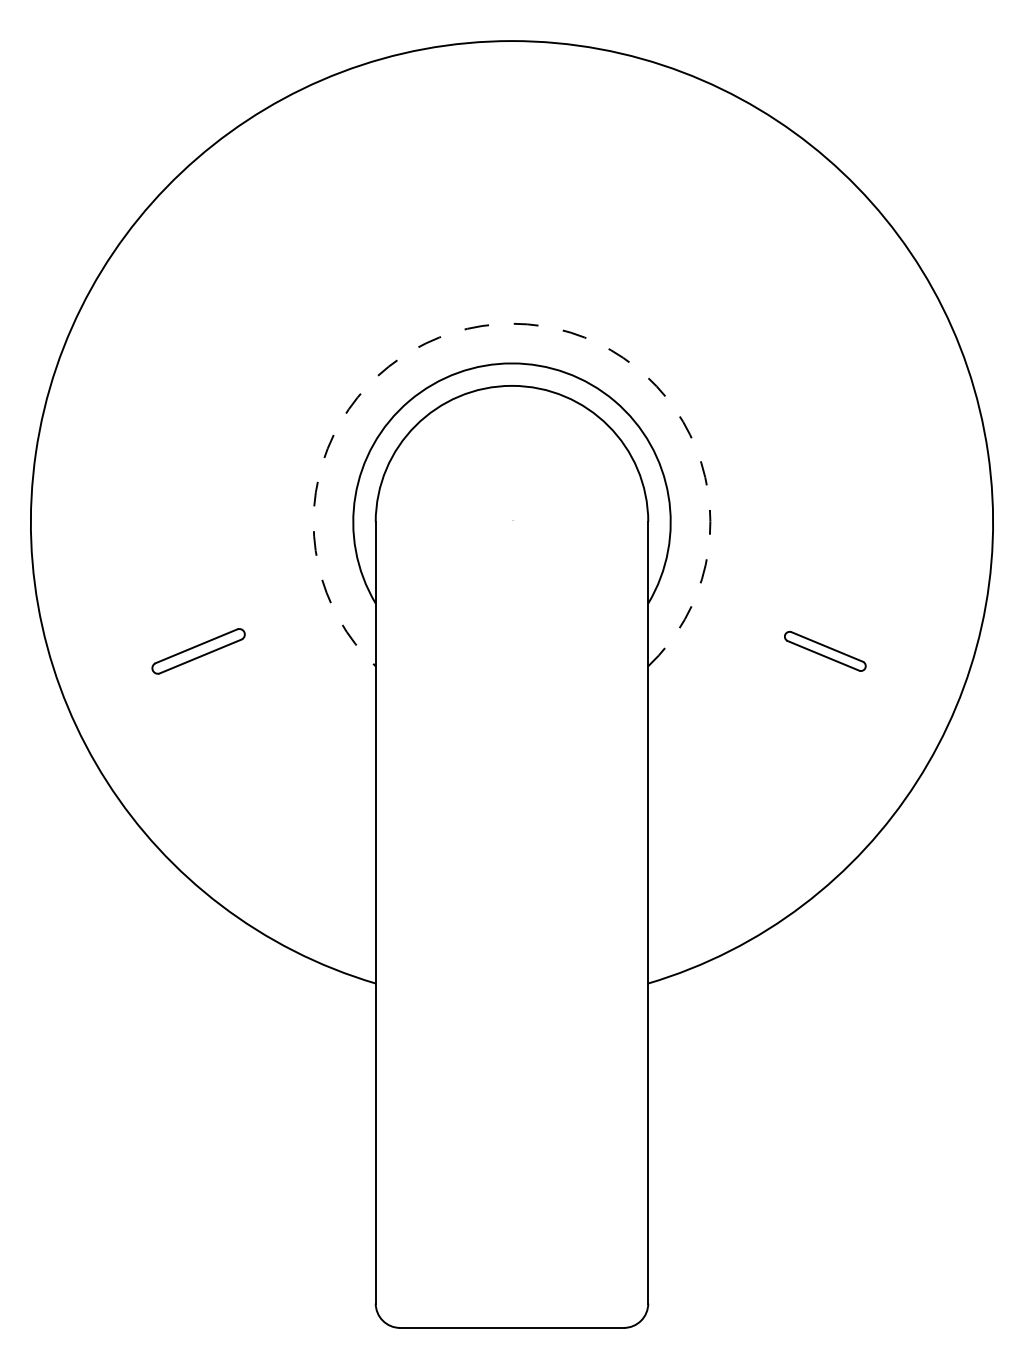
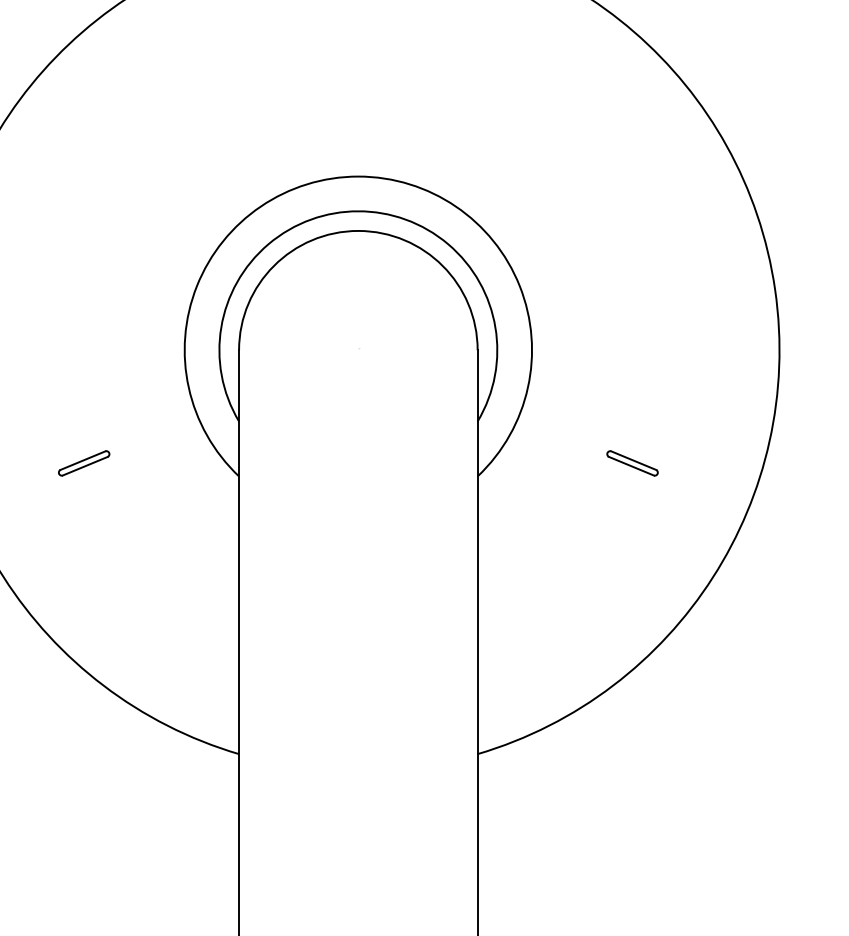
arc: (512, 323) -> (358, 176), dashed -> solid
part: (198, 651) -> (83, 463), size x0.62
part: (824, 651) -> (631, 463), size x0.71

